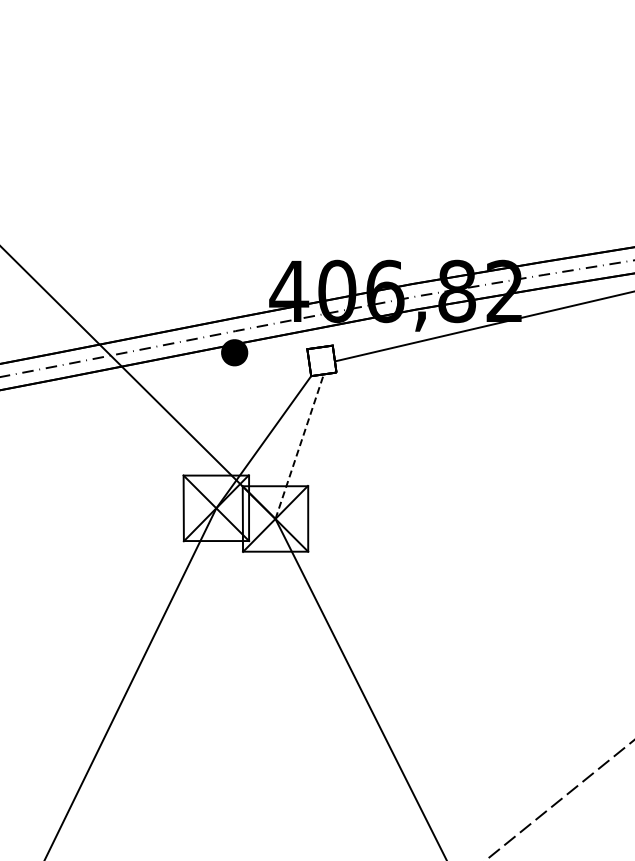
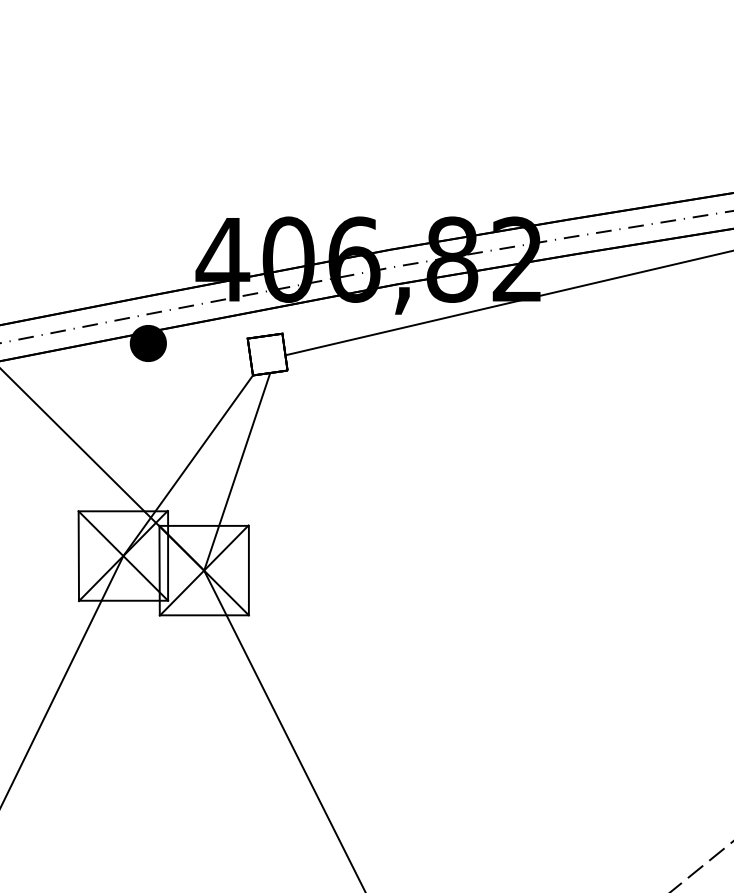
line: (299, 446) -> (236, 471), dashed -> solid

